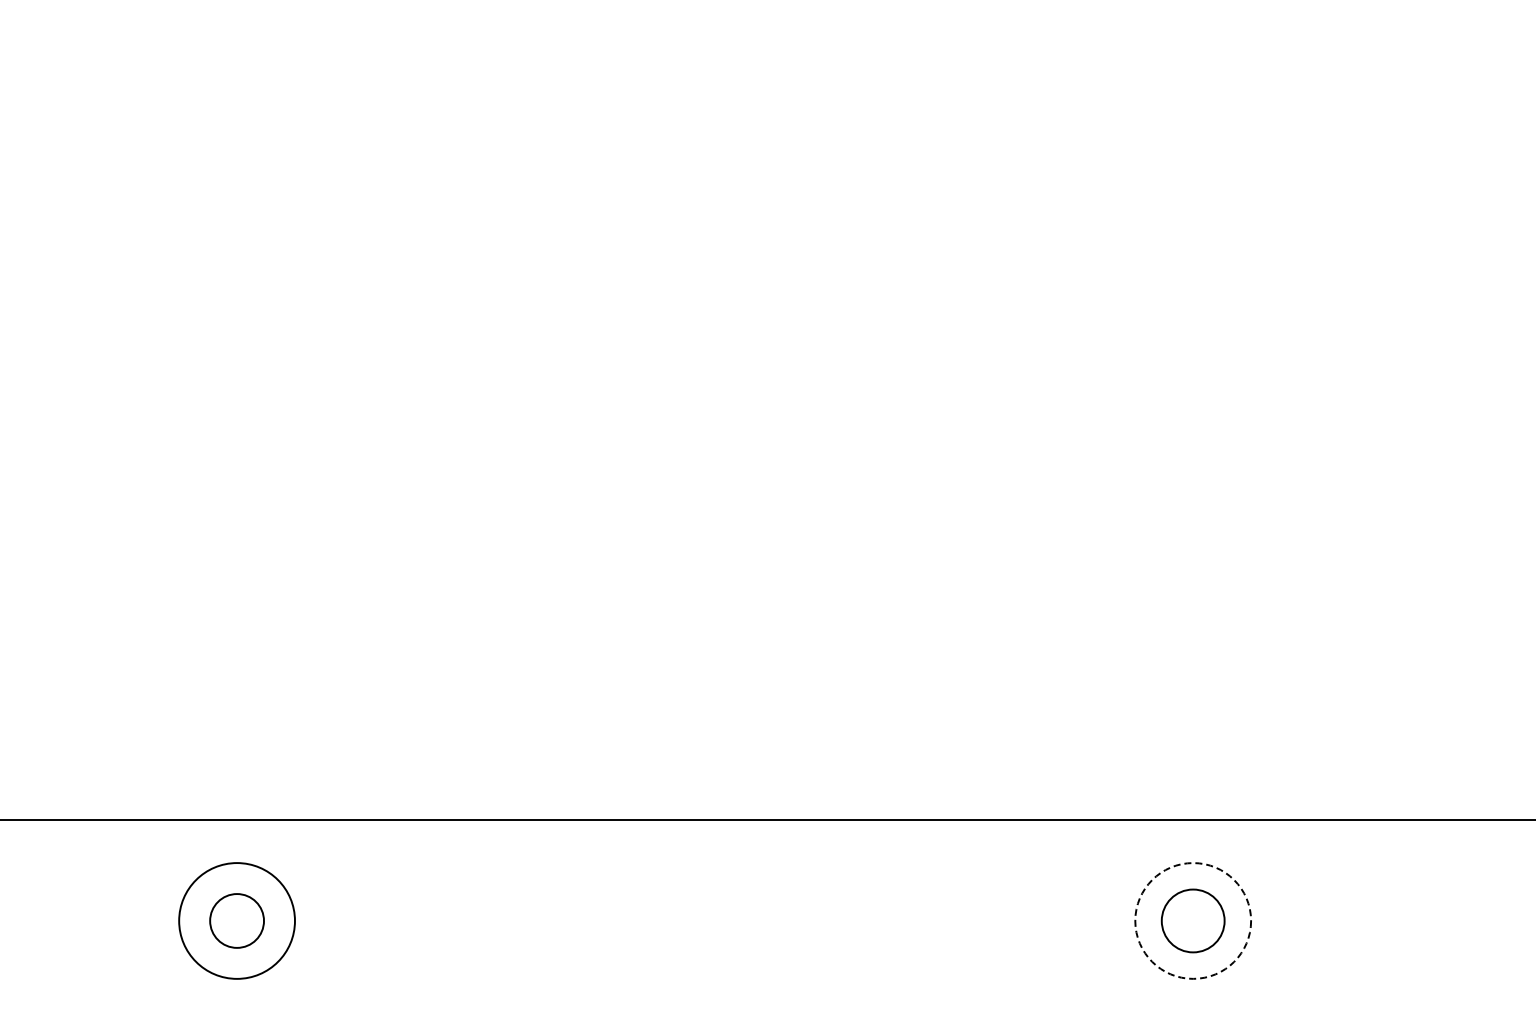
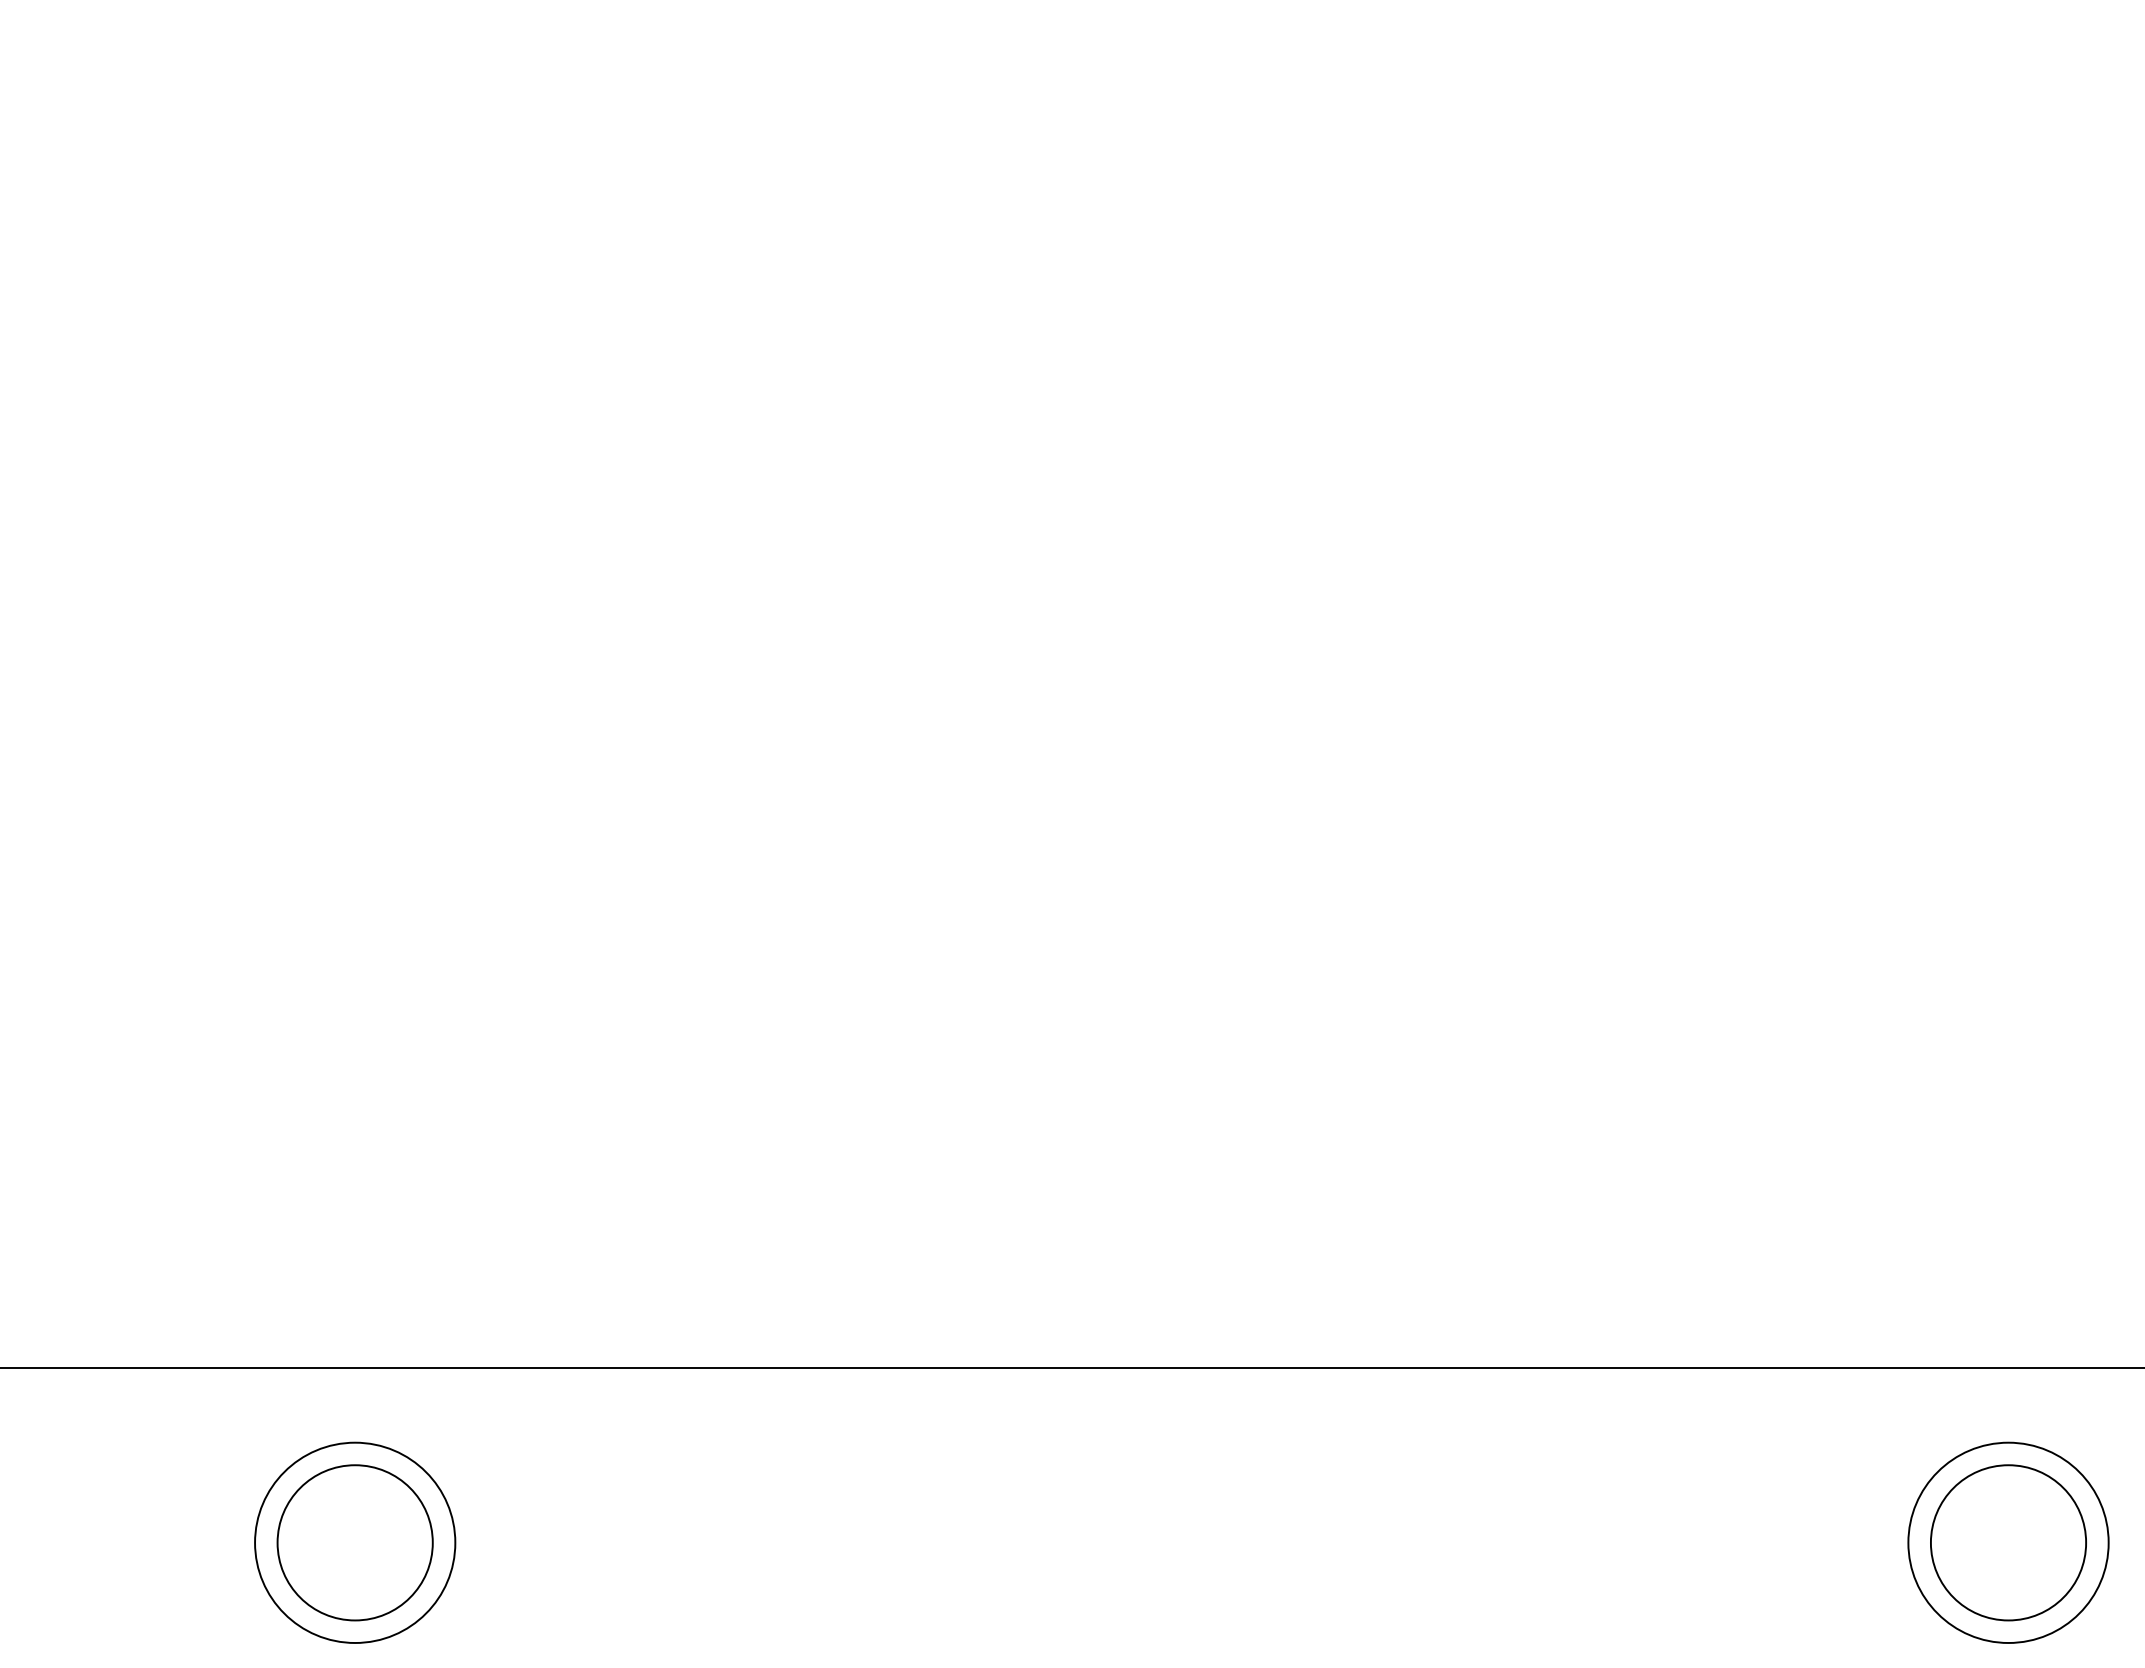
circle: (236, 920) -> (354, 1542), size x1.67
circle: (1193, 920) -> (2009, 1542), dashed -> solid
circle: (1193, 920) -> (2009, 1542), size x1.43

